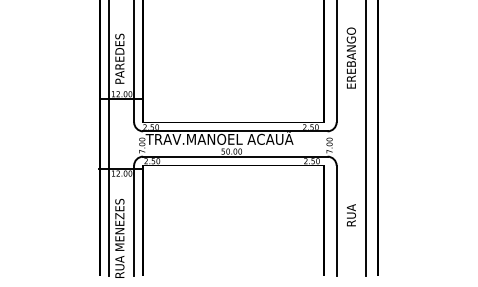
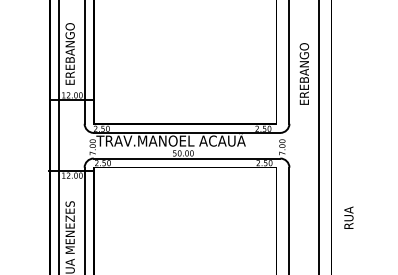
text: (119, 52) -> (69, 53), PAREDES -> EREBANGO
text: (350, 57) -> (303, 73), moved
text: (351, 215) -> (349, 218), moved

